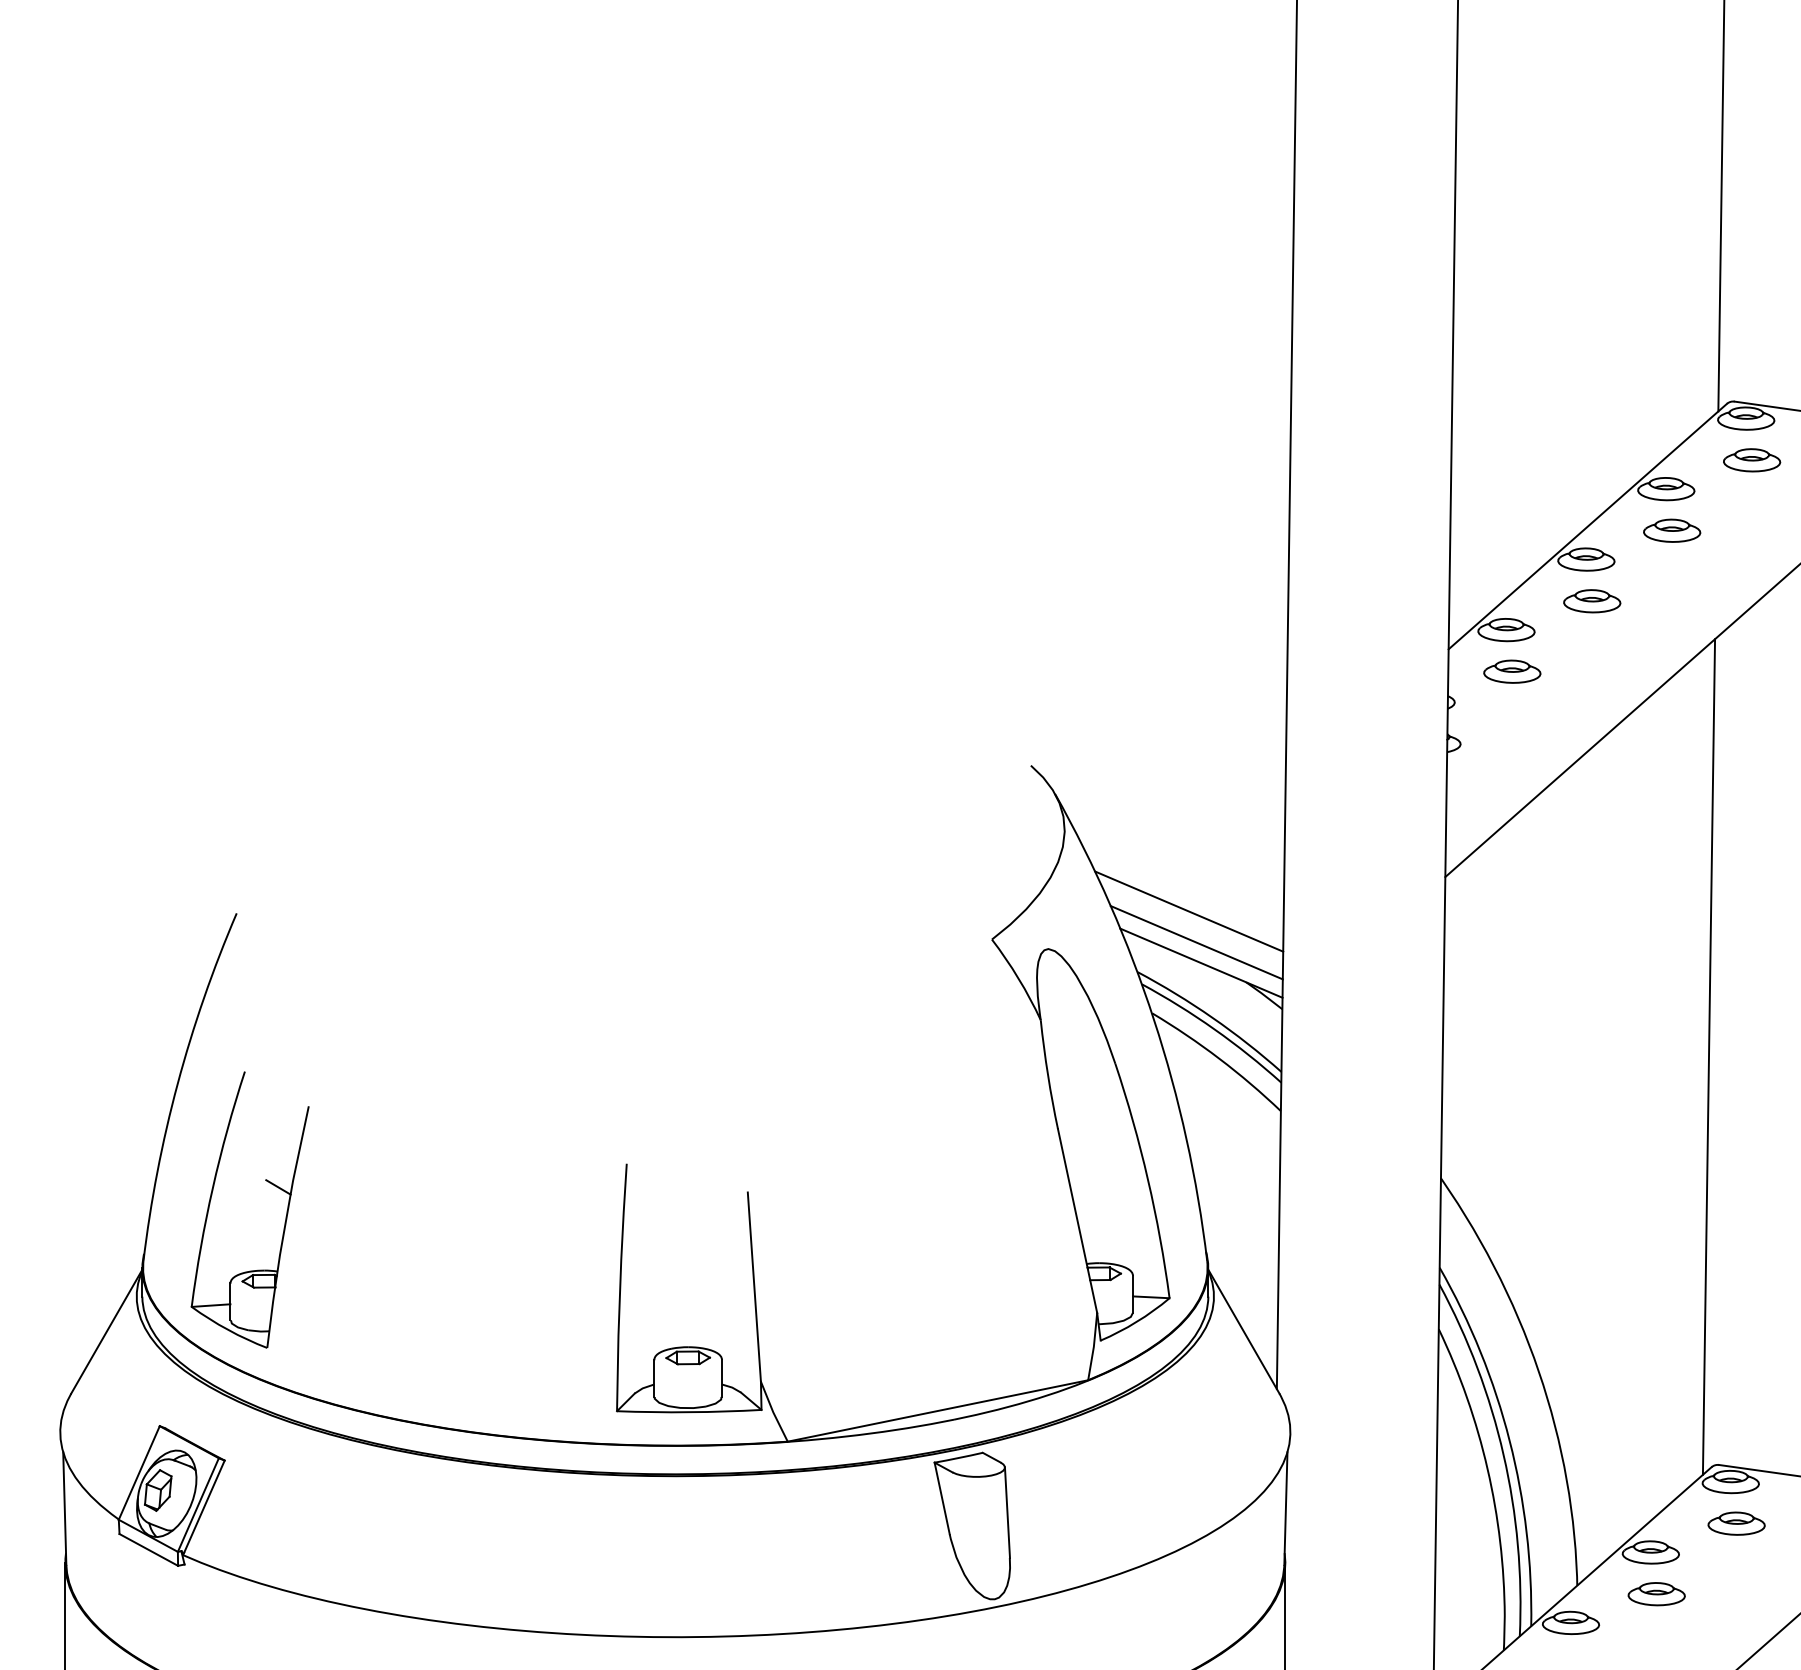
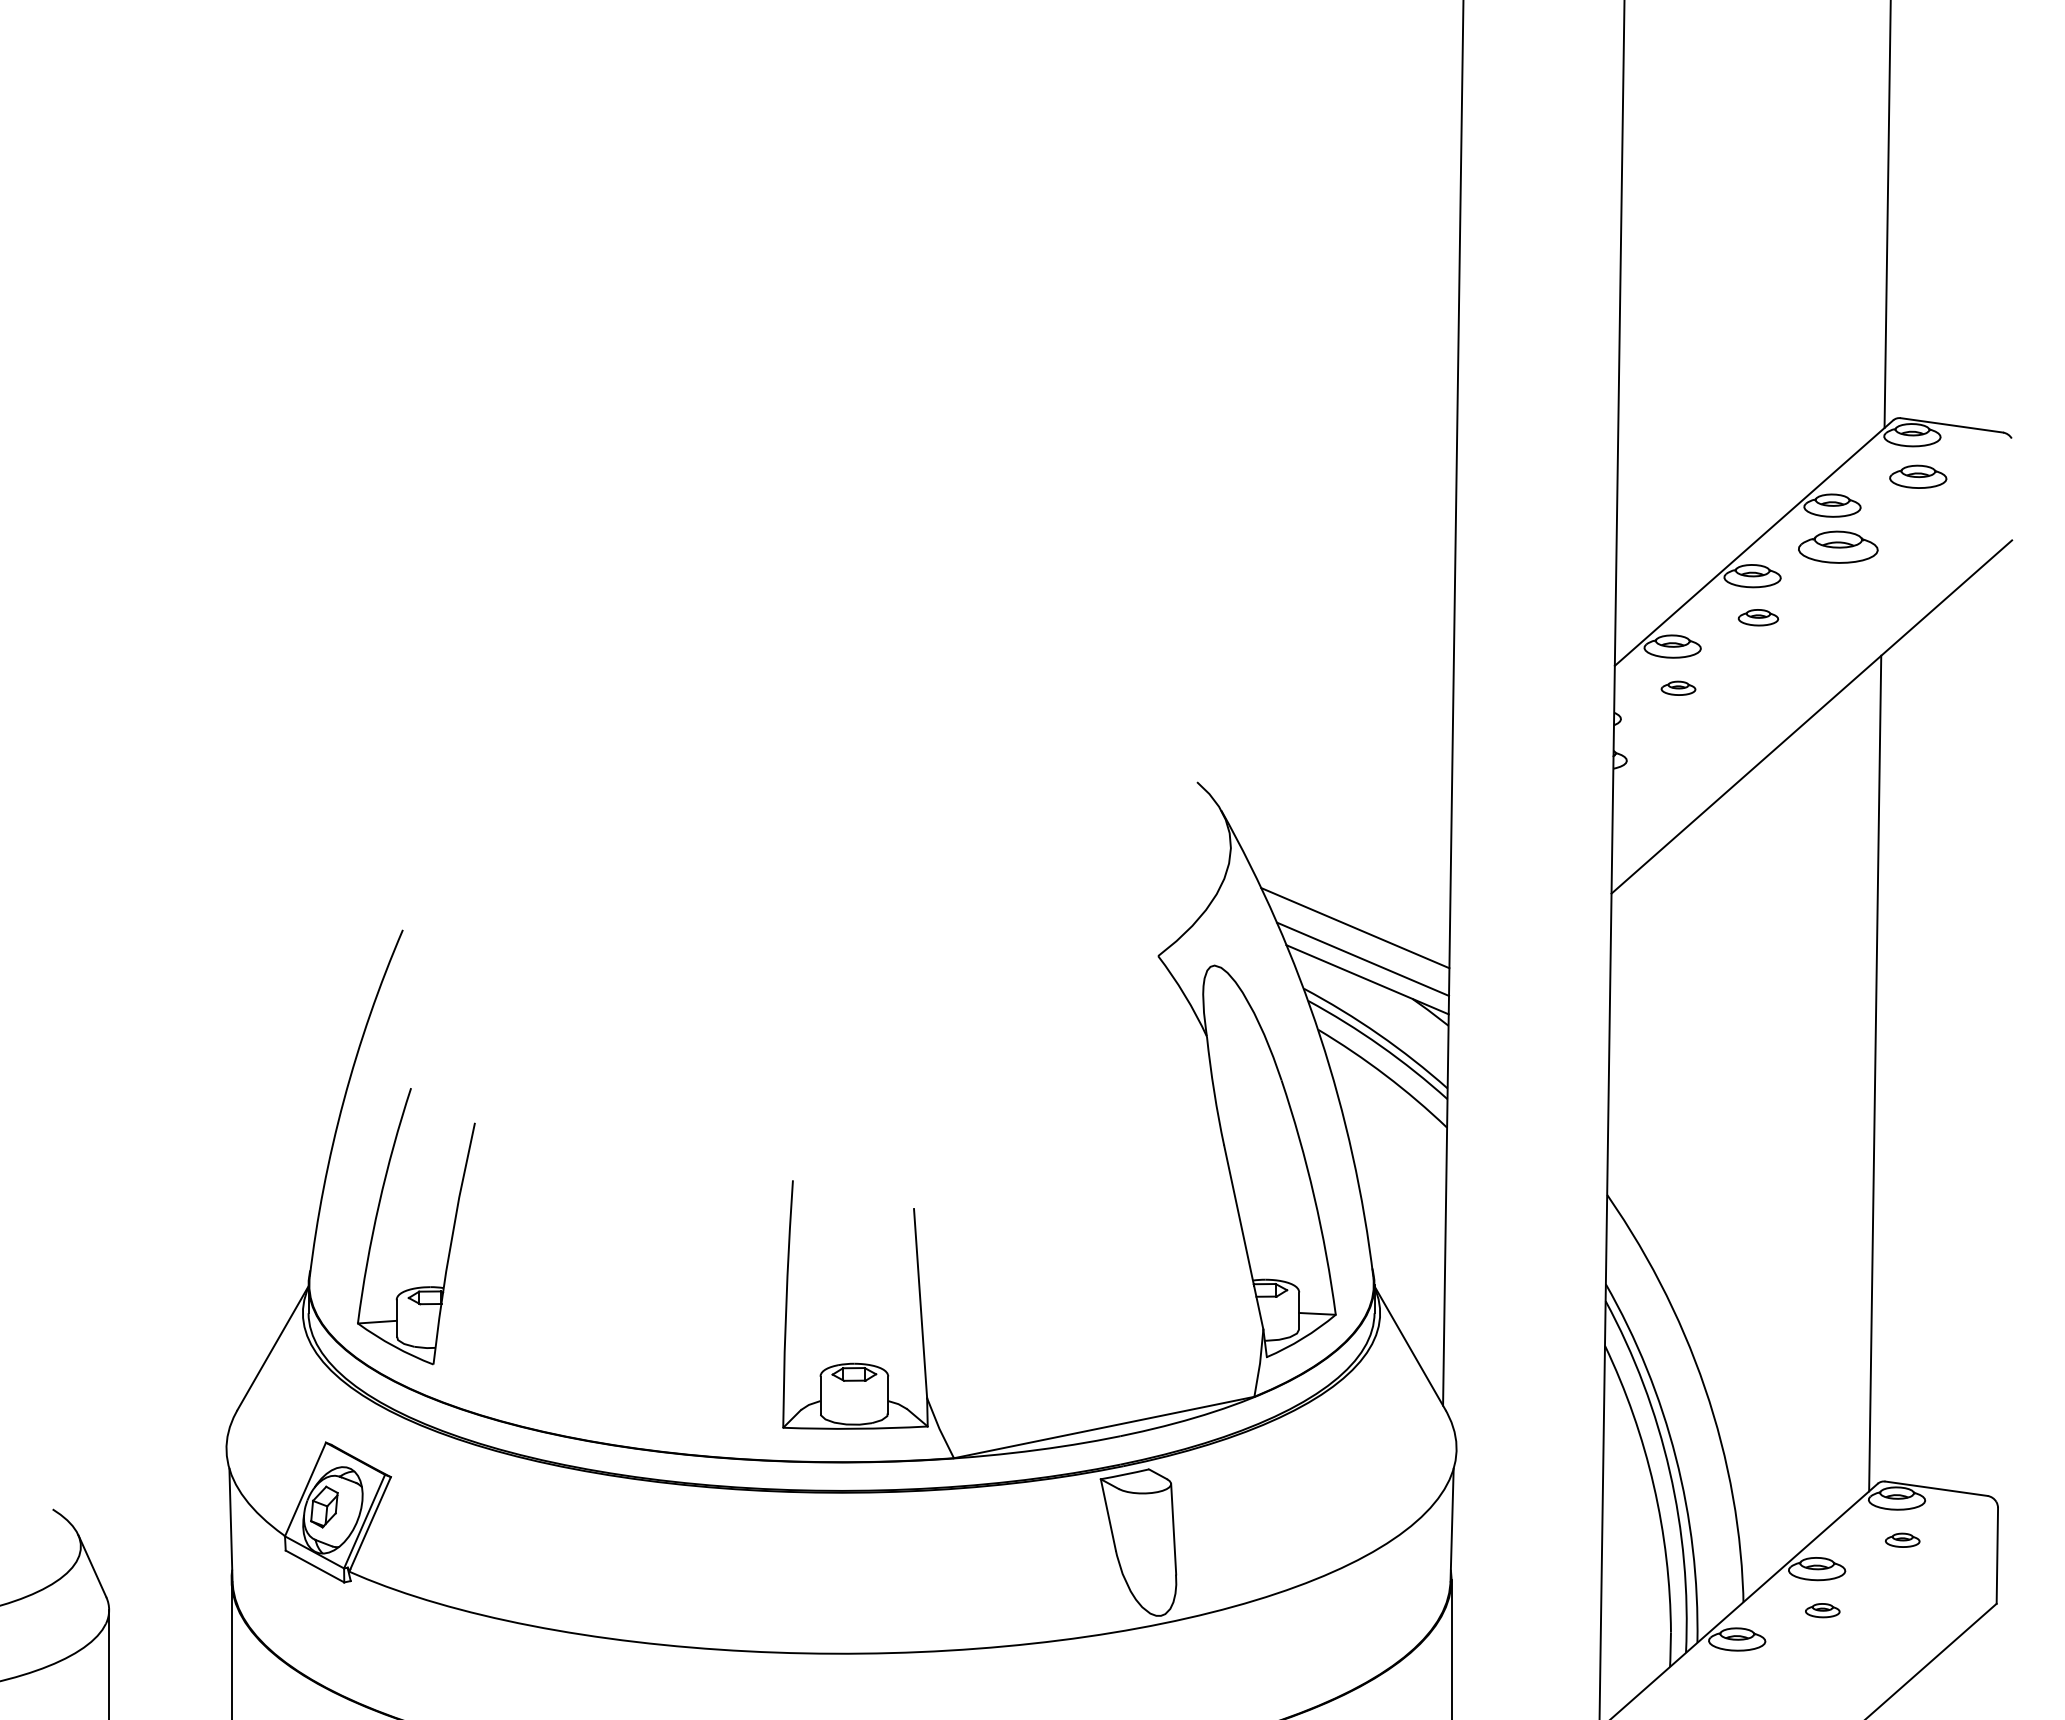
part: (1672, 530) -> (1838, 547), size x1.4
part: (1592, 600) -> (1758, 617), size x0.7
part: (1512, 671) -> (1678, 688), size x0.6
line: (278, 1186) -> (444, 1203), removed
part: (1736, 1523) -> (1902, 1540), size x0.6
part: (1656, 1593) -> (1822, 1610), size x0.6

